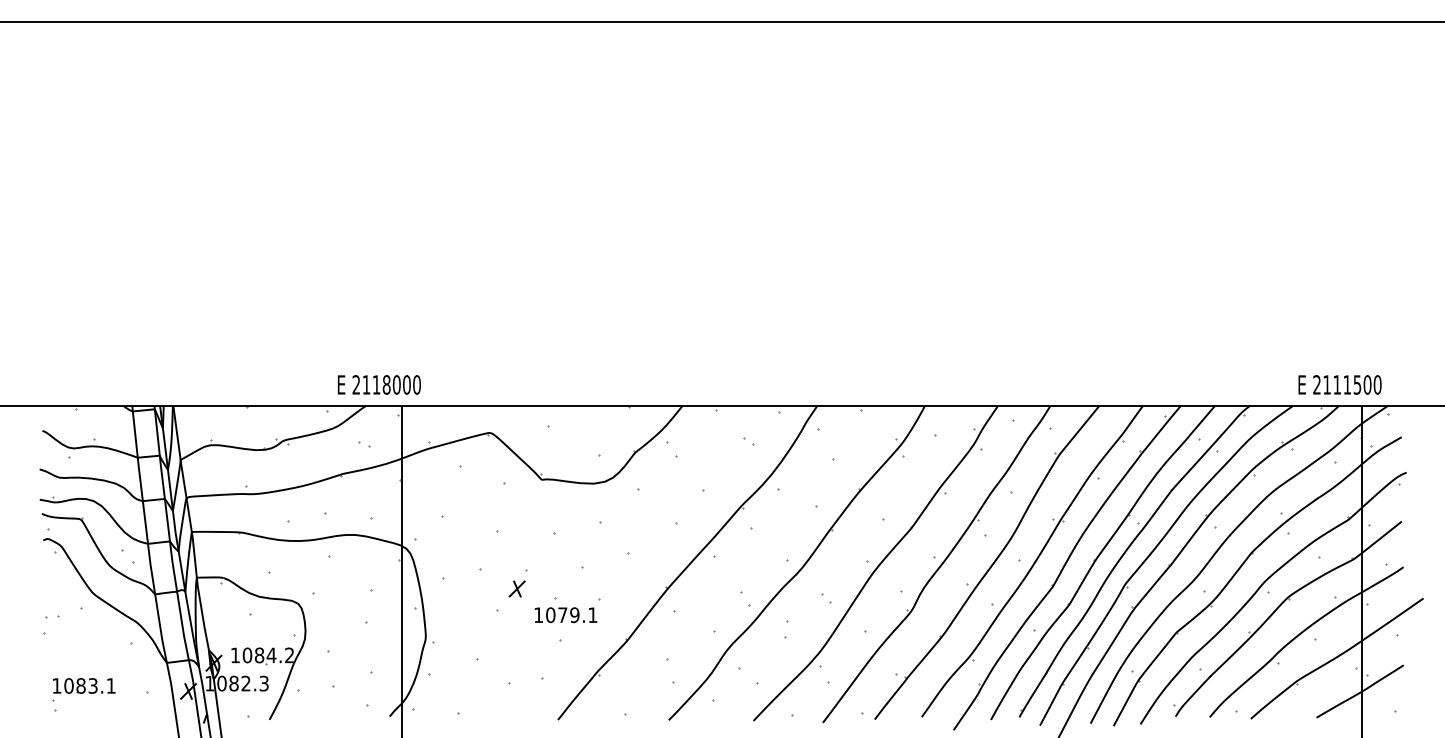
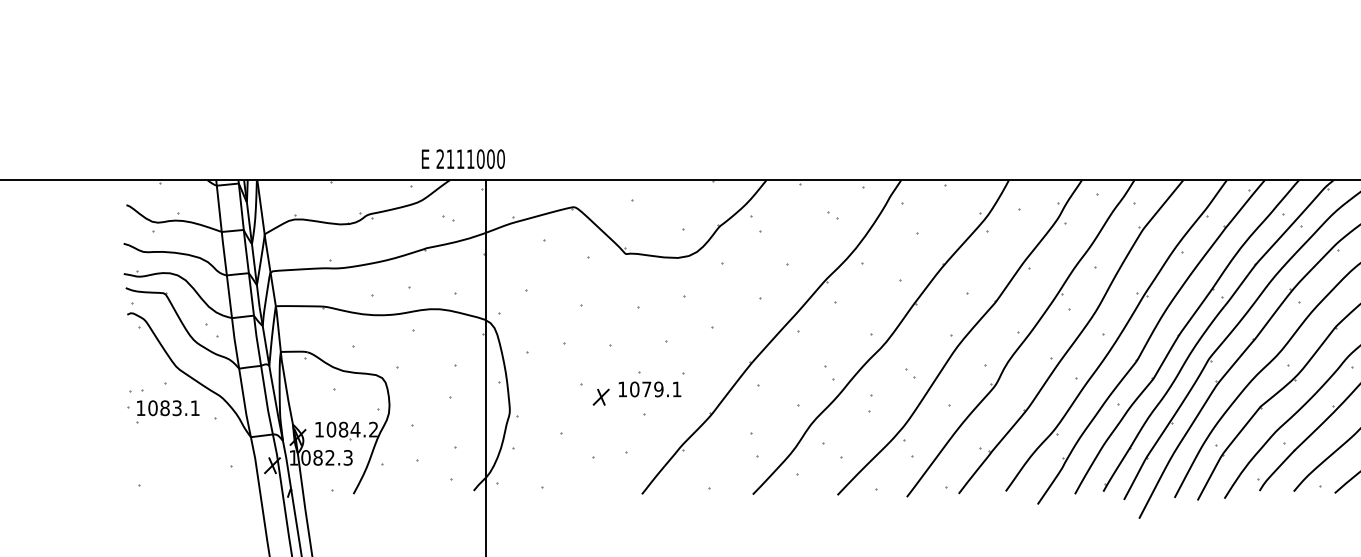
text: (386, 384) -> (470, 158), 2118000 -> 2111000
part: (516, 588) -> (600, 396), moved
part: (83, 689) -> (167, 411), moved

